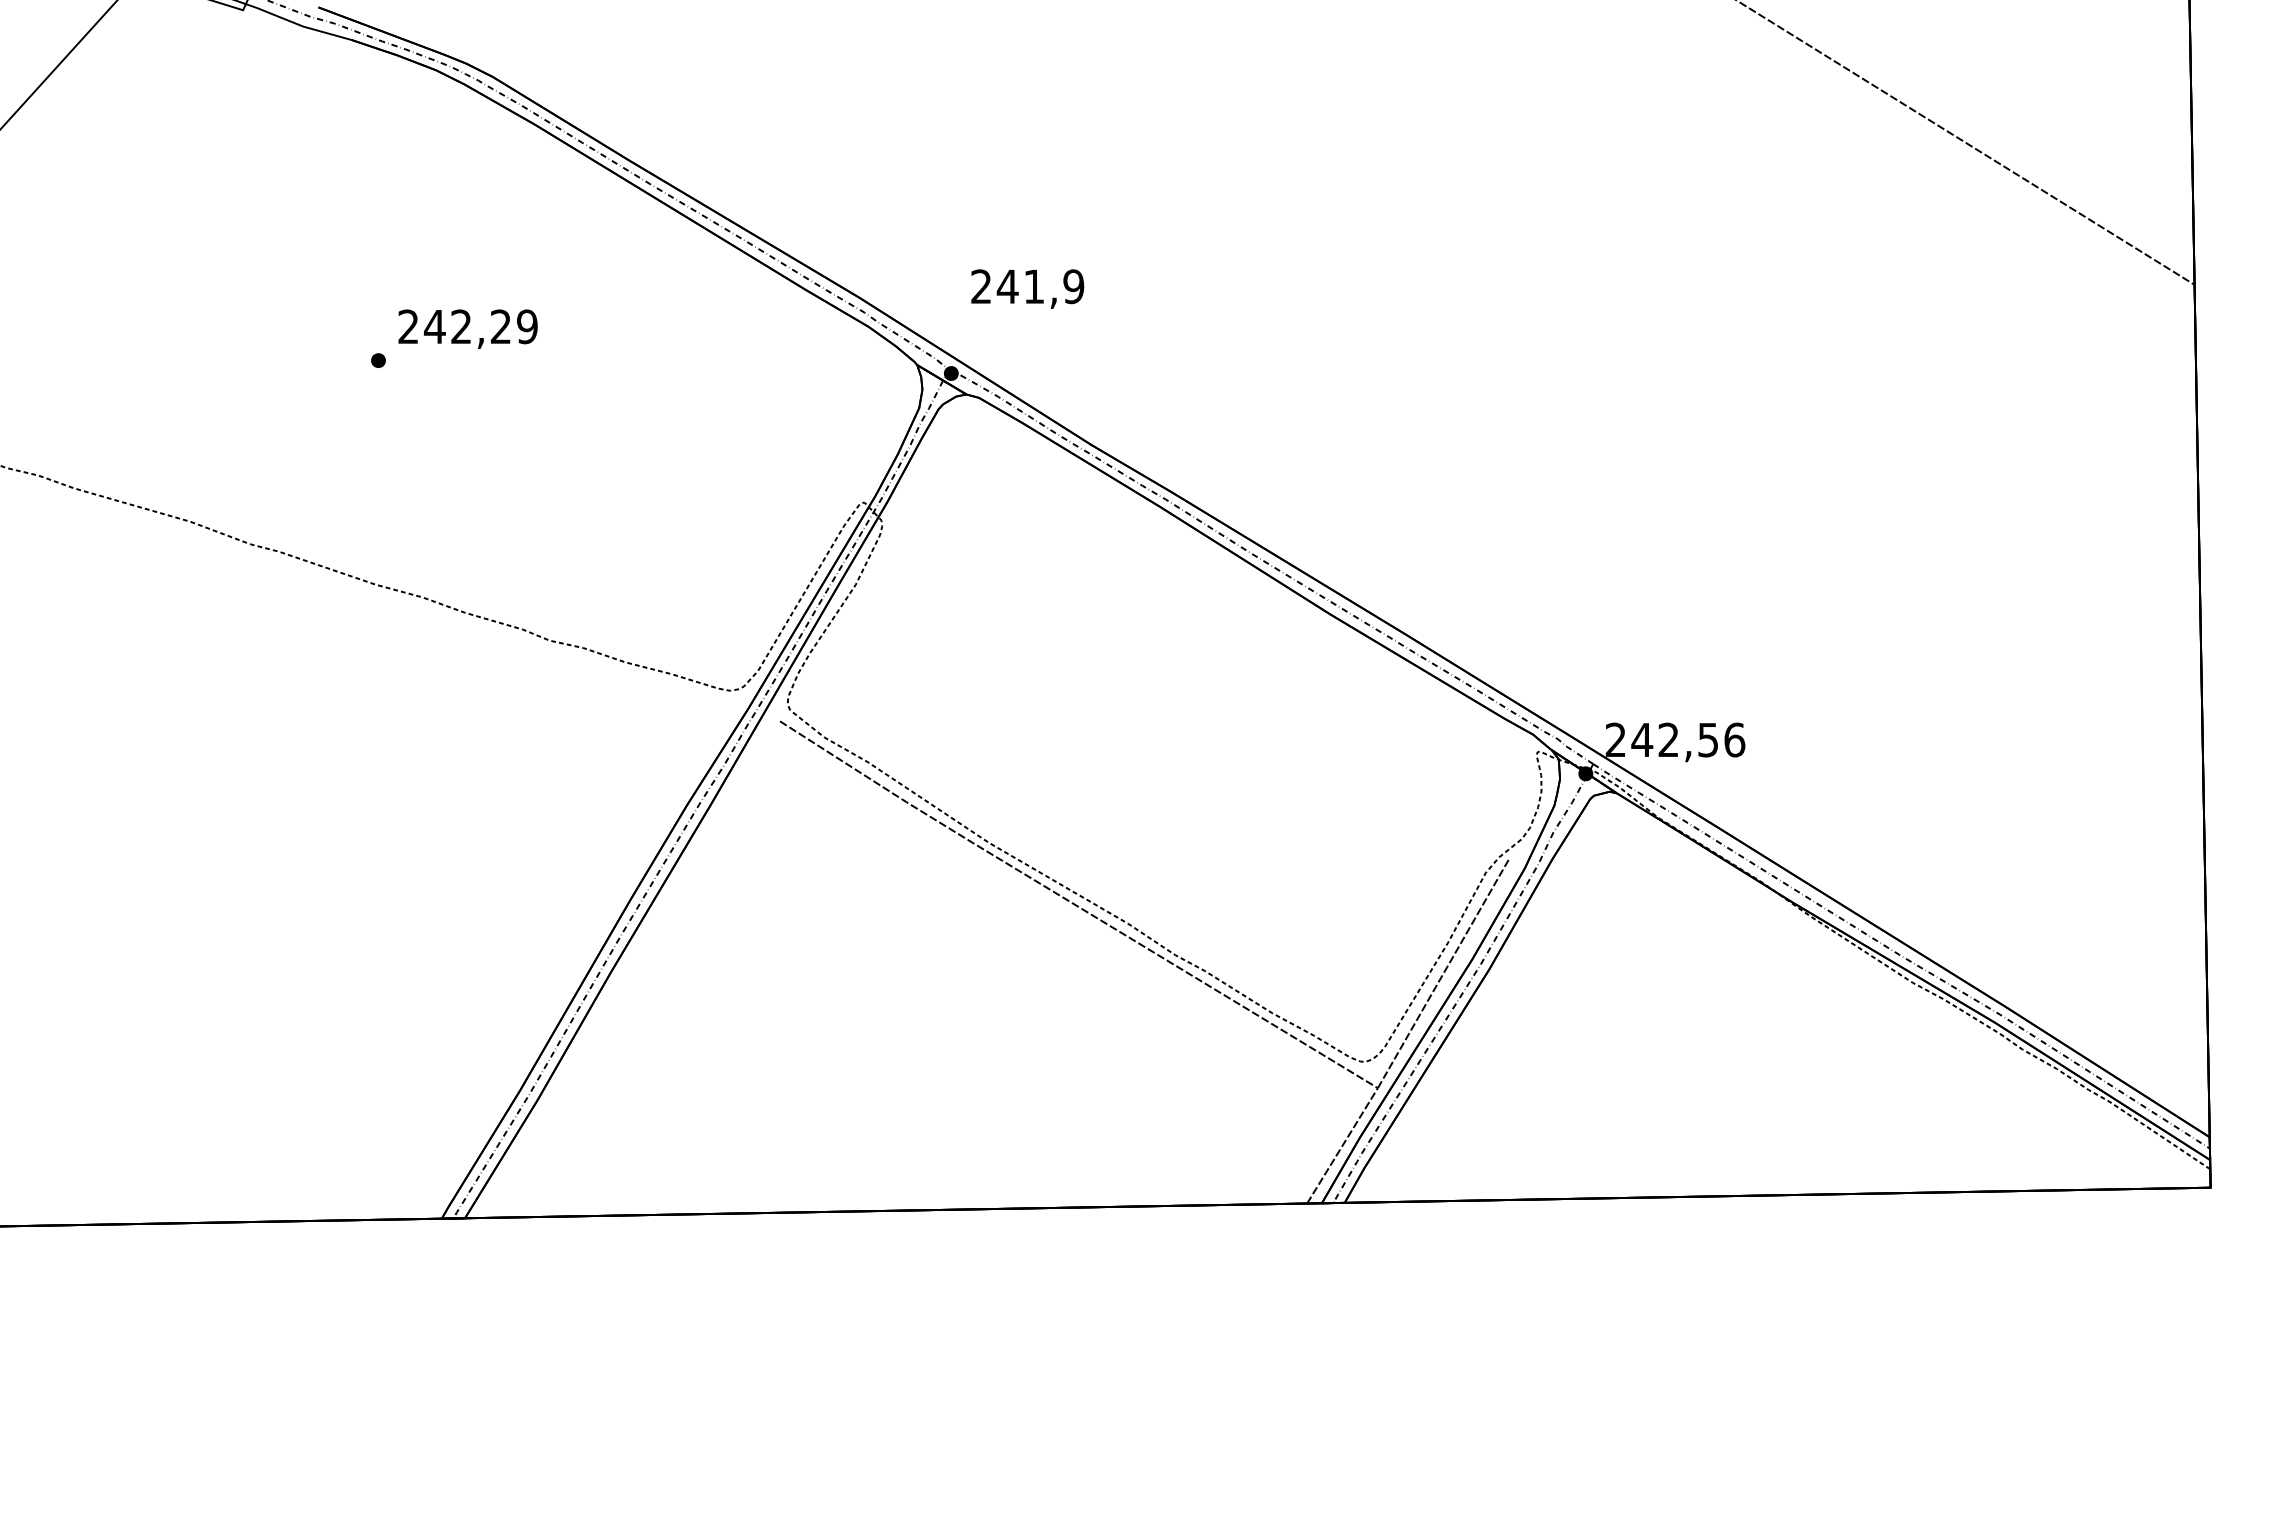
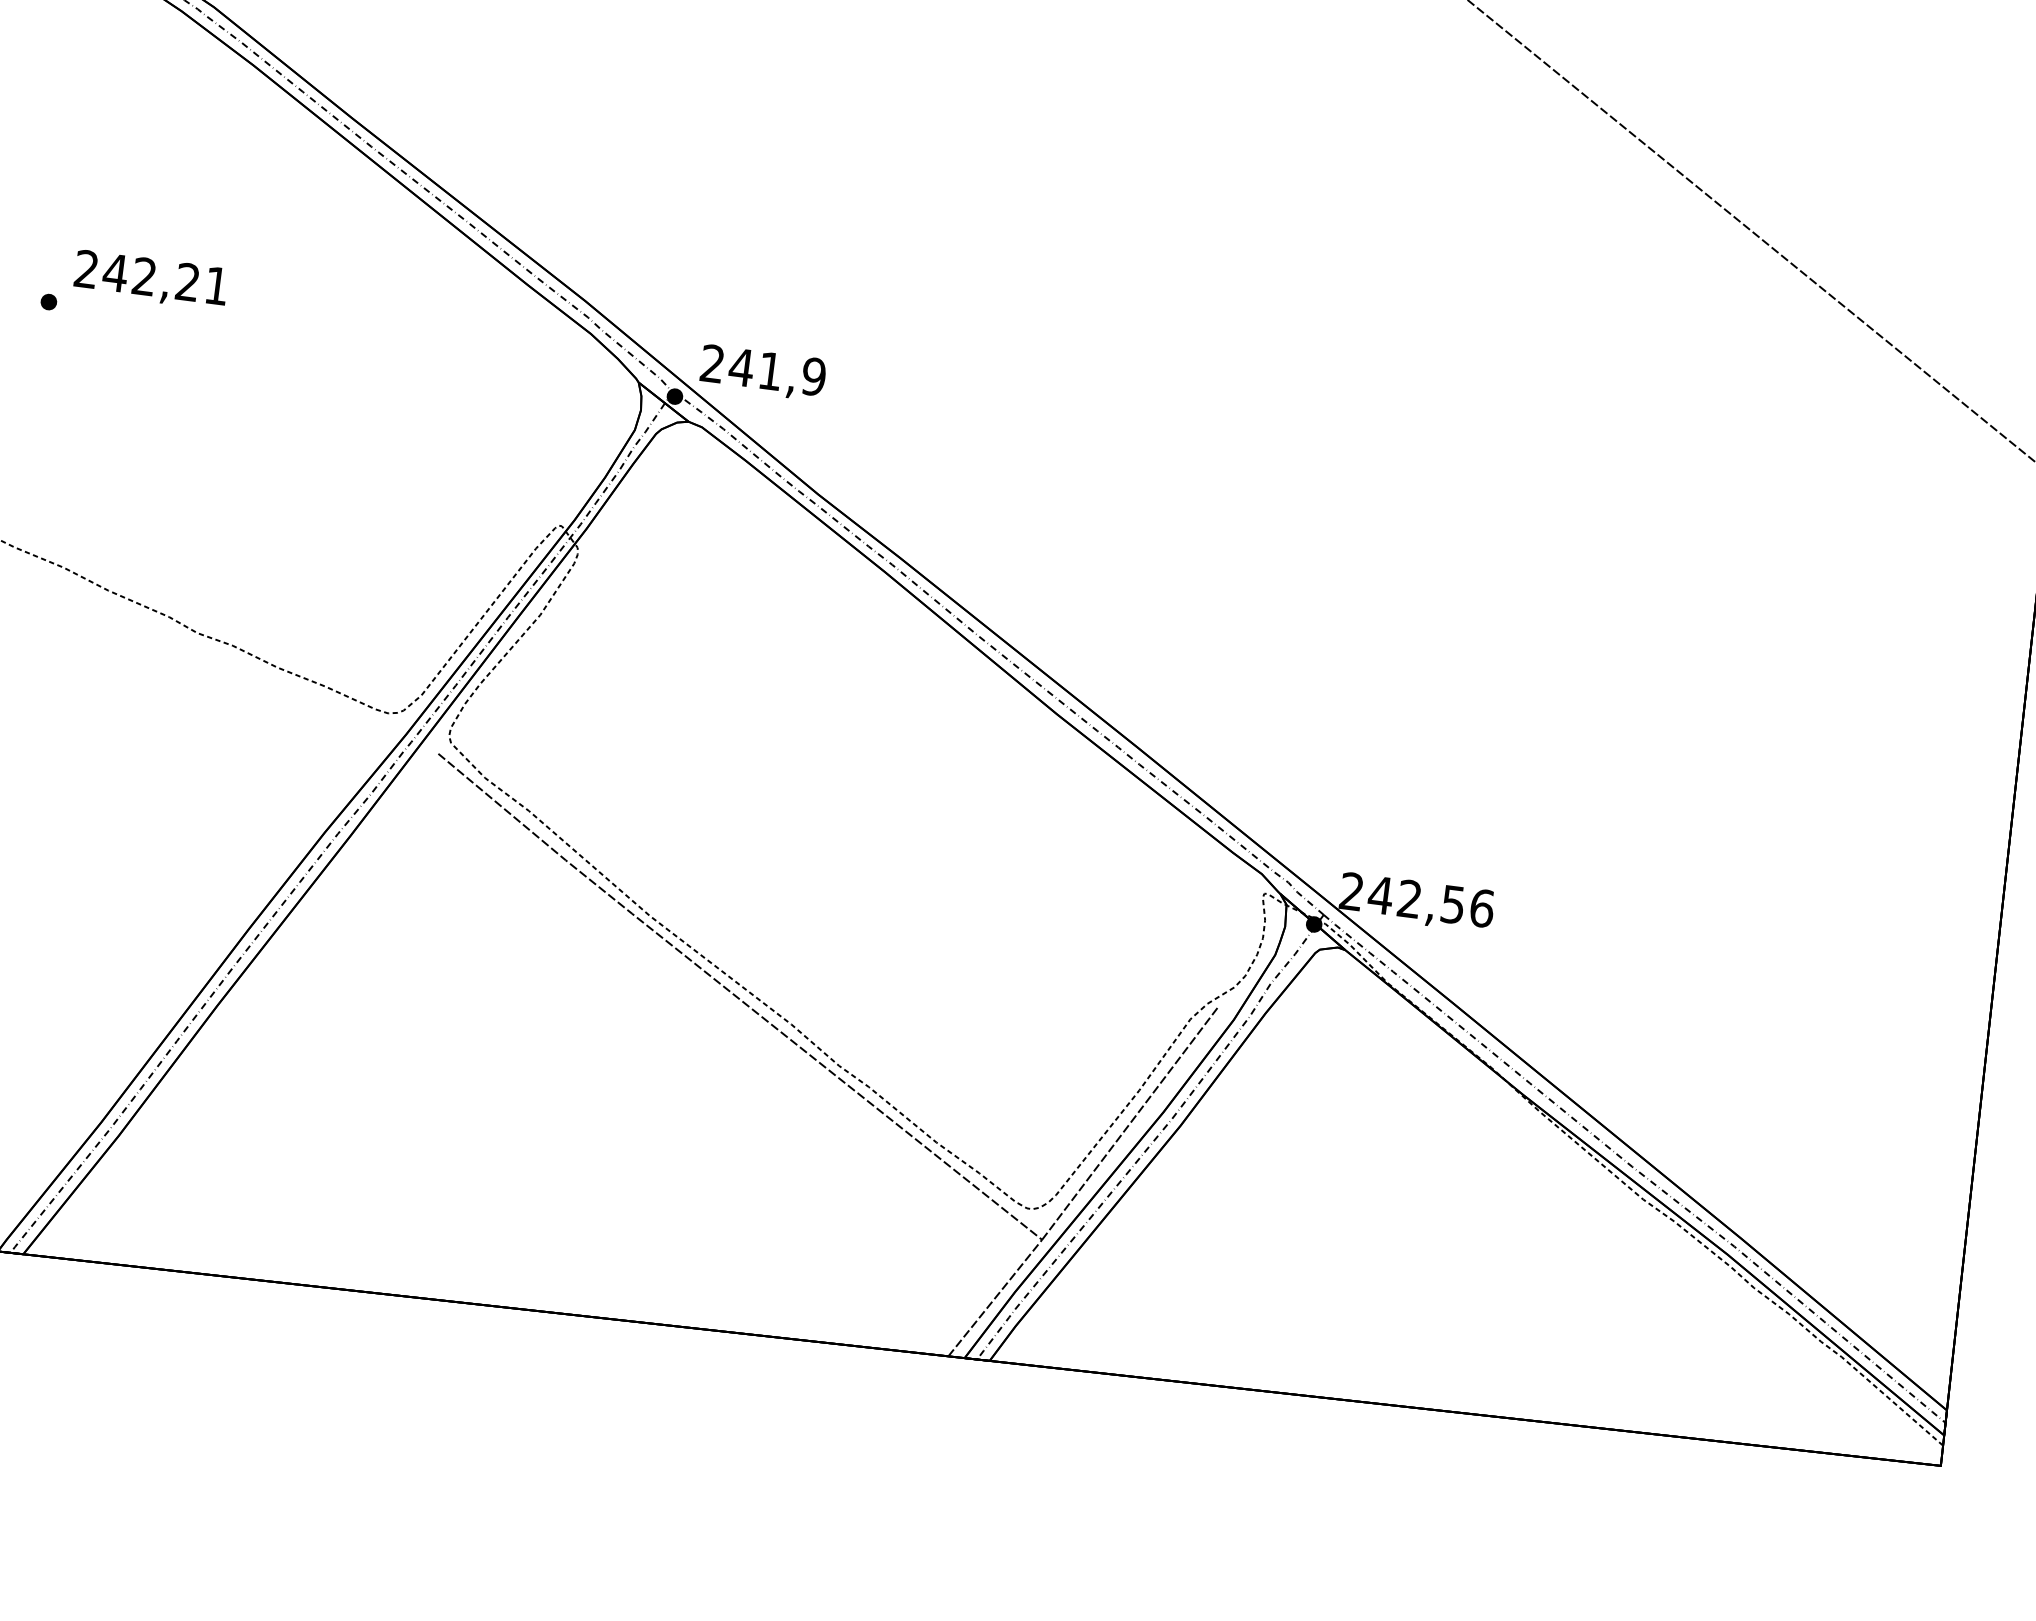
text: (1027, 288) -> (762, 372), moved
text: (527, 326) -> (217, 285), 242,29 -> 242,21

